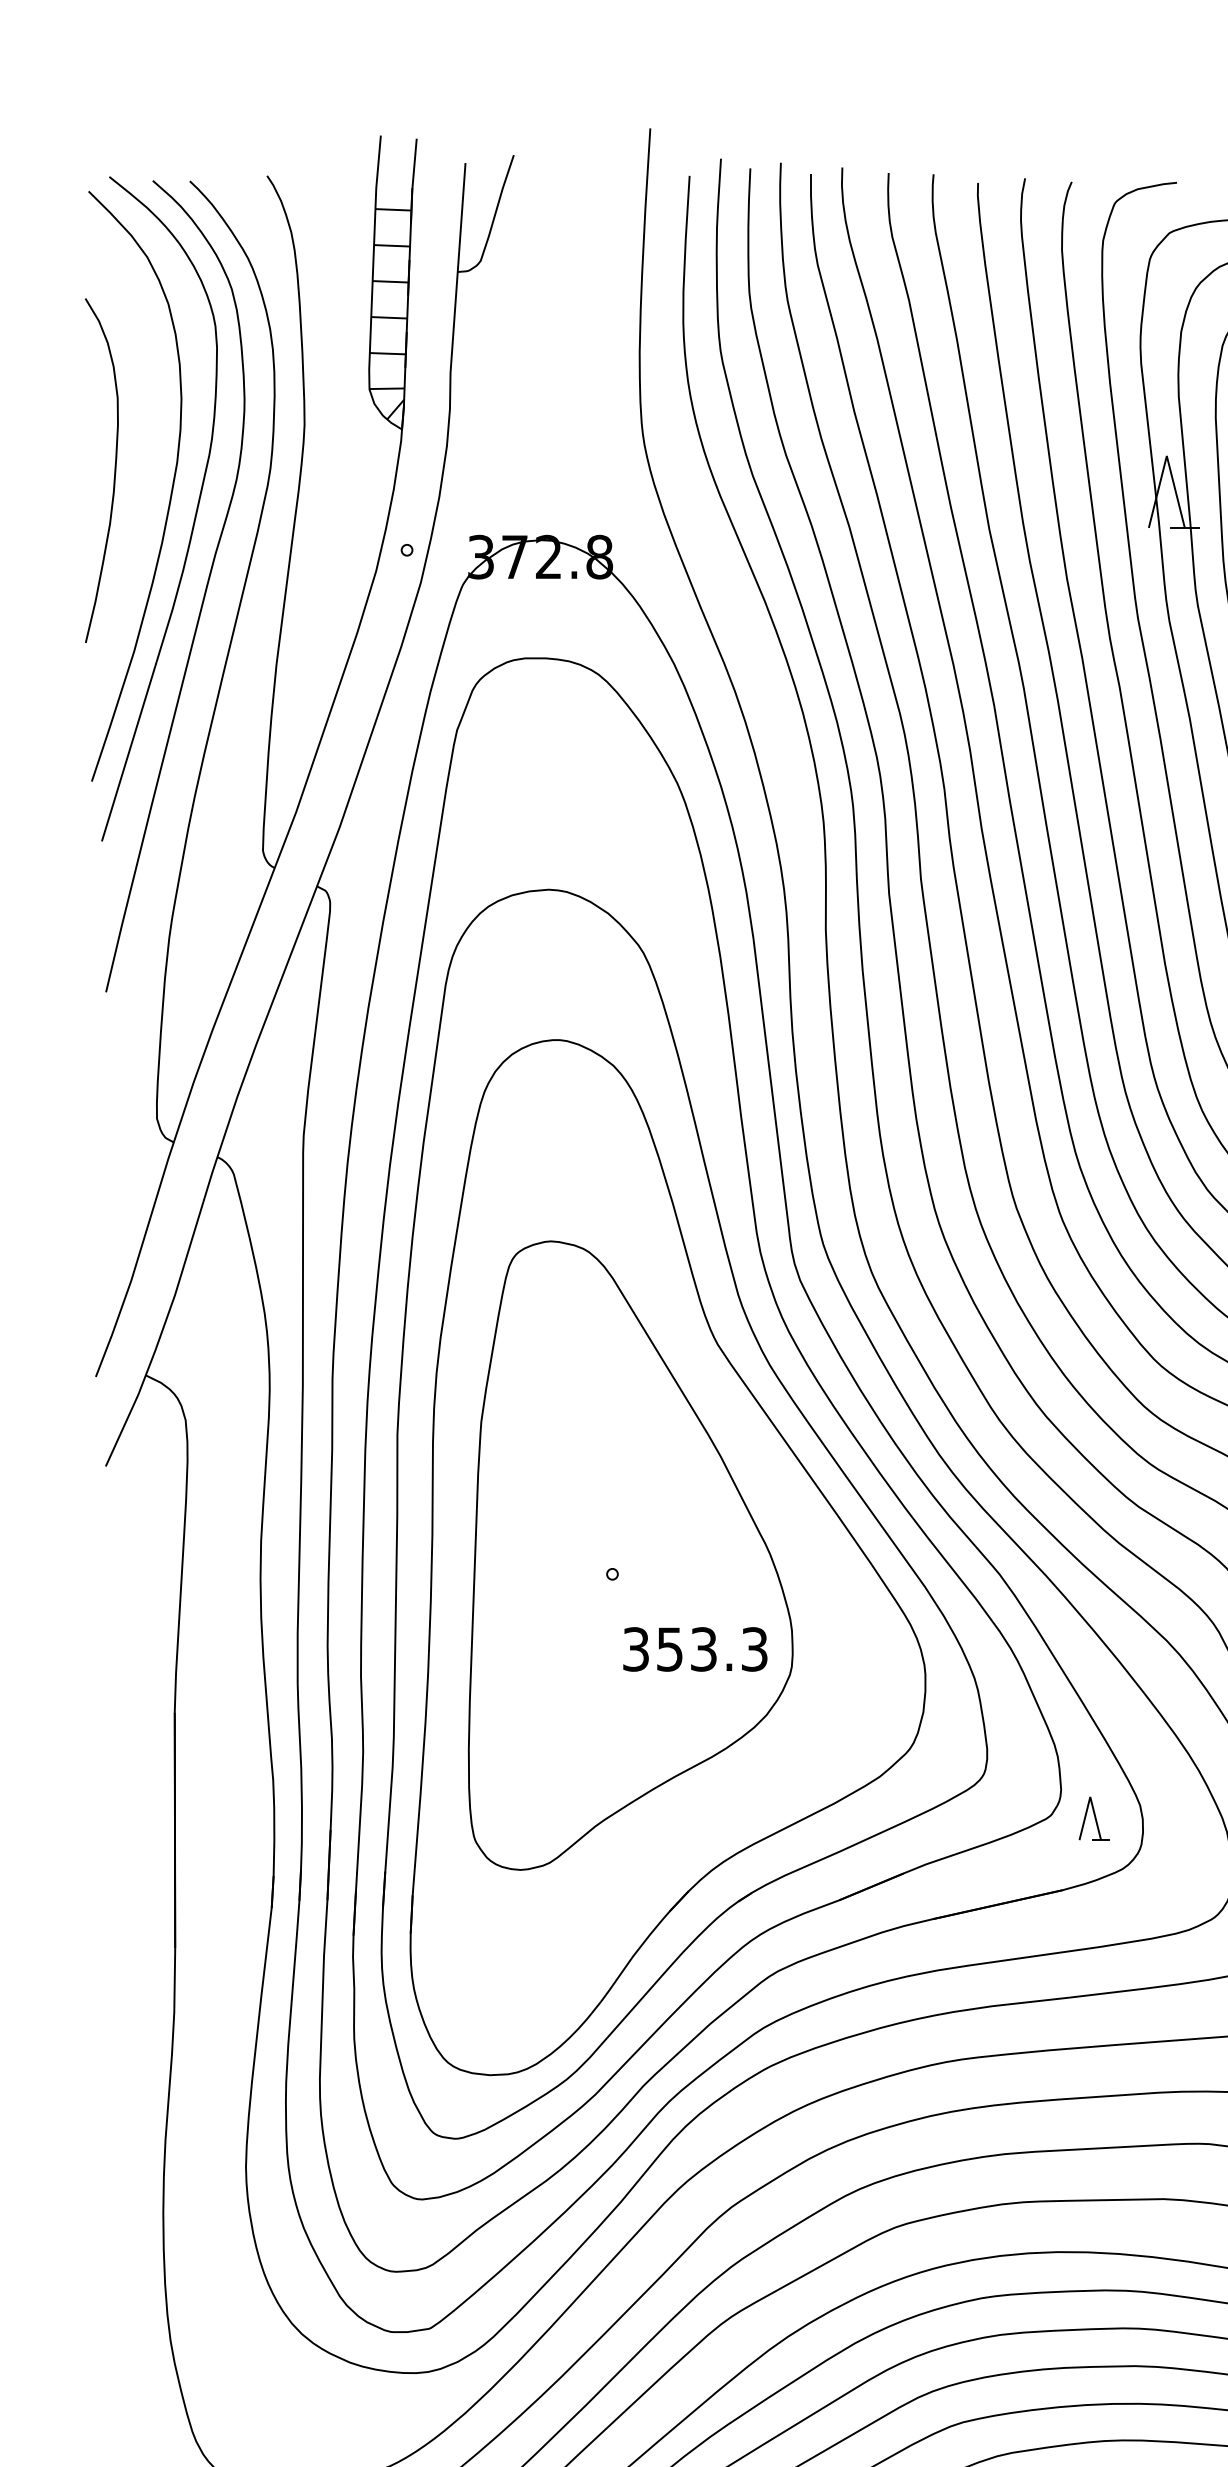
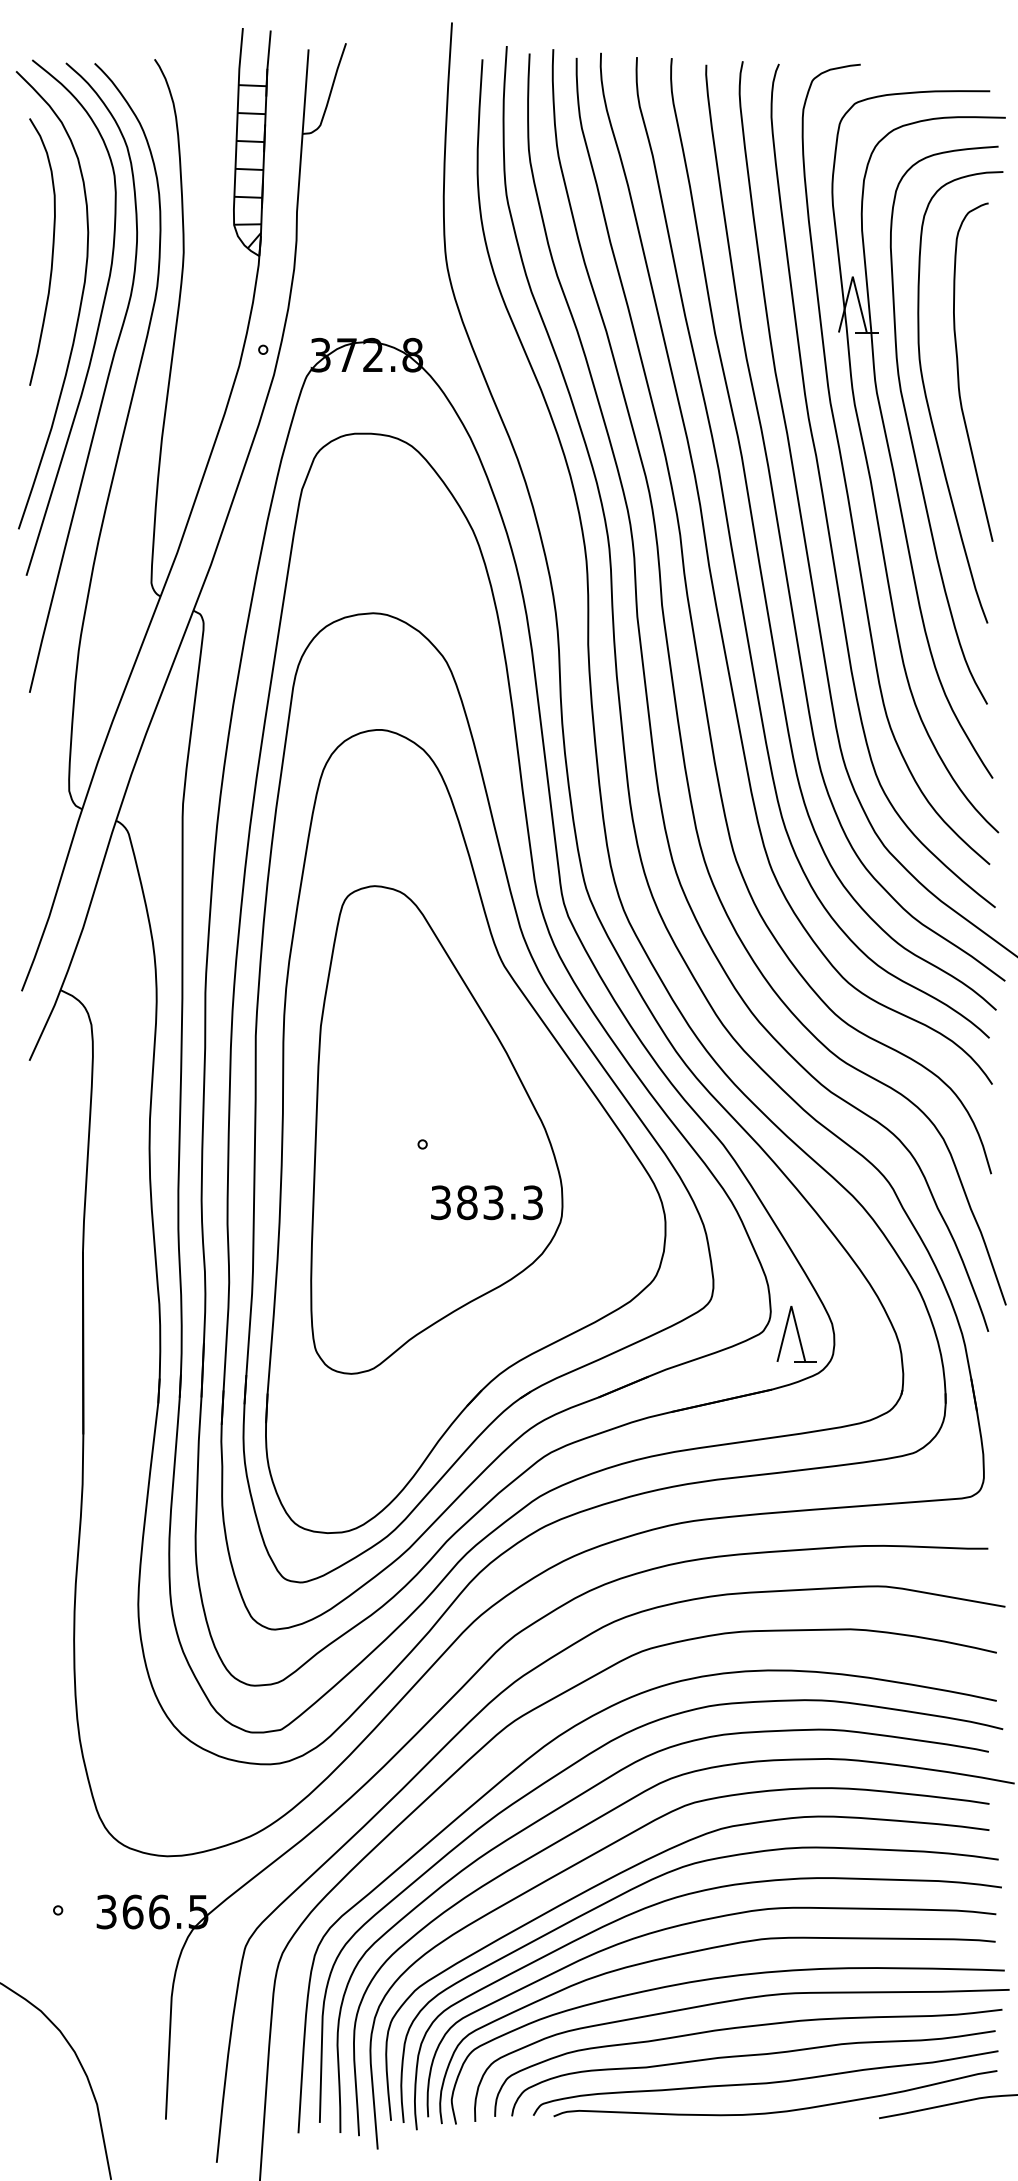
curve: (113, 472) -> (51, 253), moved
text: (670, 1649) -> (467, 1202), 353.3 -> 383.3
part: (1094, 1817) -> (796, 1333), size x1.67

